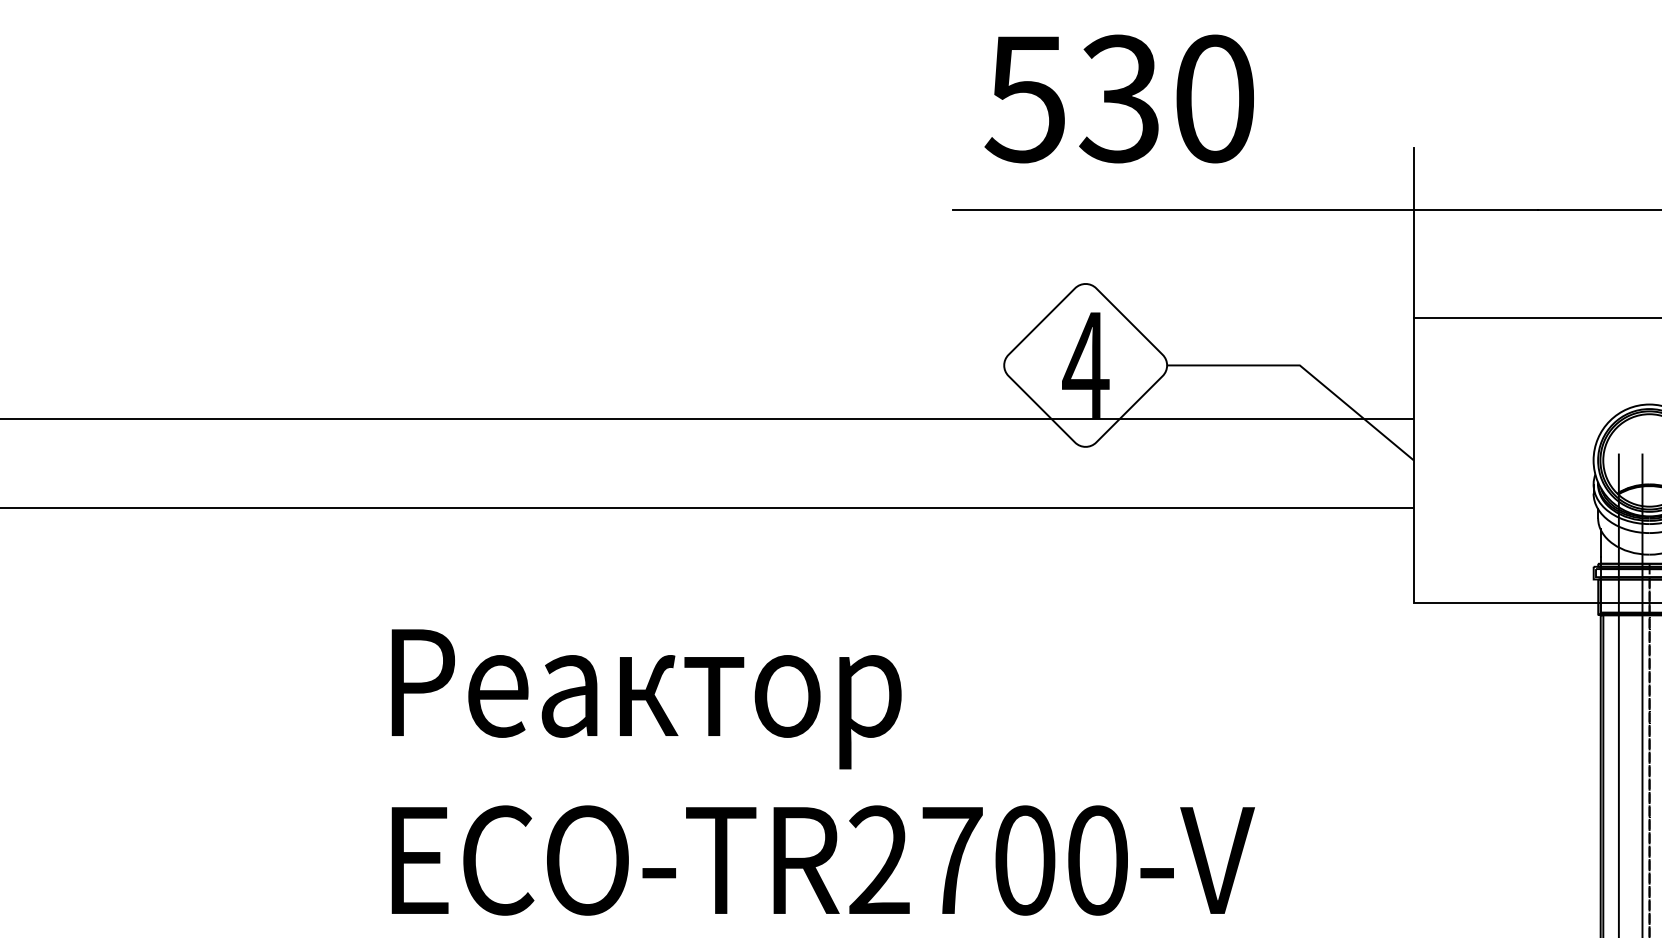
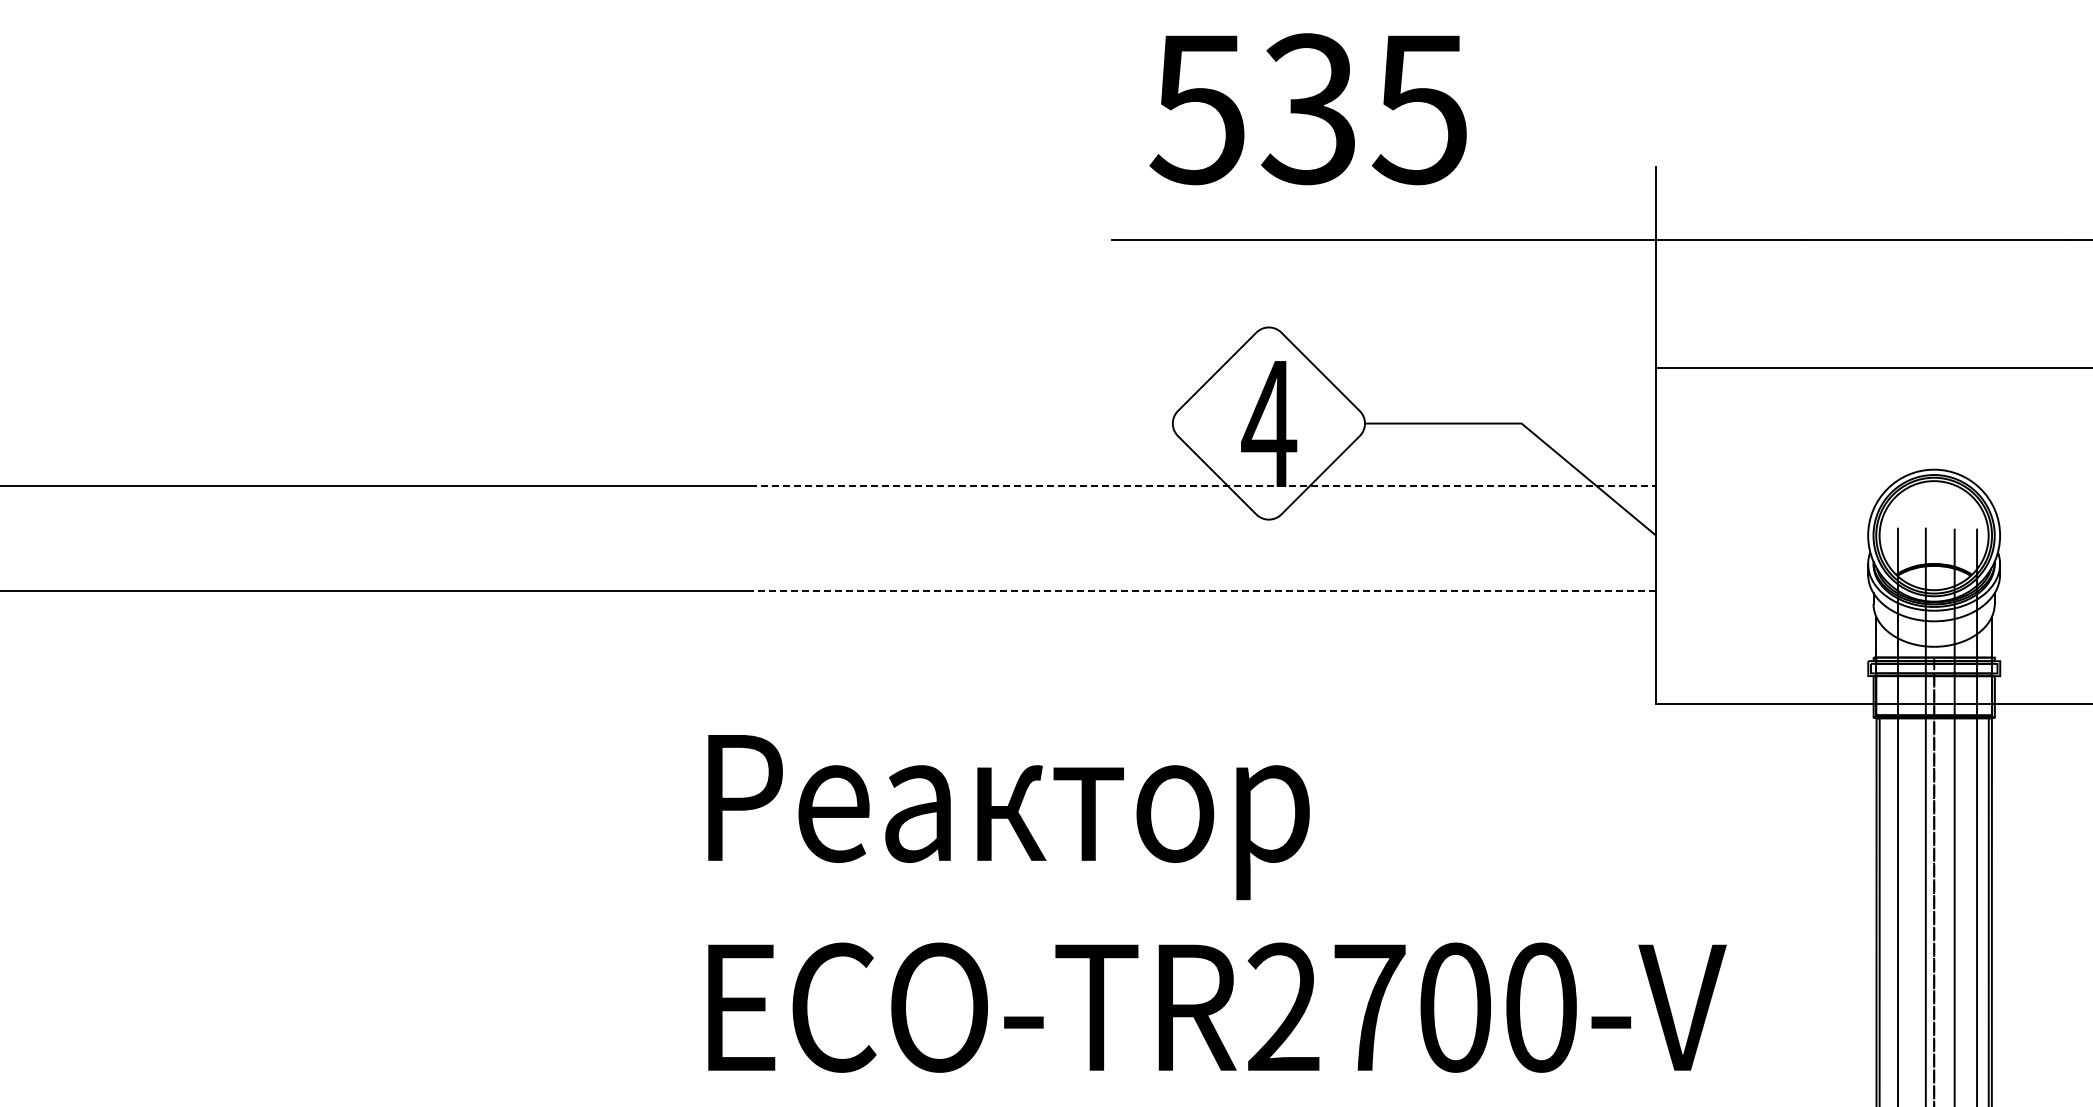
text: (1213, 99) -> (1419, 109), 530 -> 535
line: (1030, 418) -> (1203, 486), solid -> dashed
line: (1029, 507) -> (1202, 591), solid -> dashed
text: (823, 772) -> (1217, 903), moved

